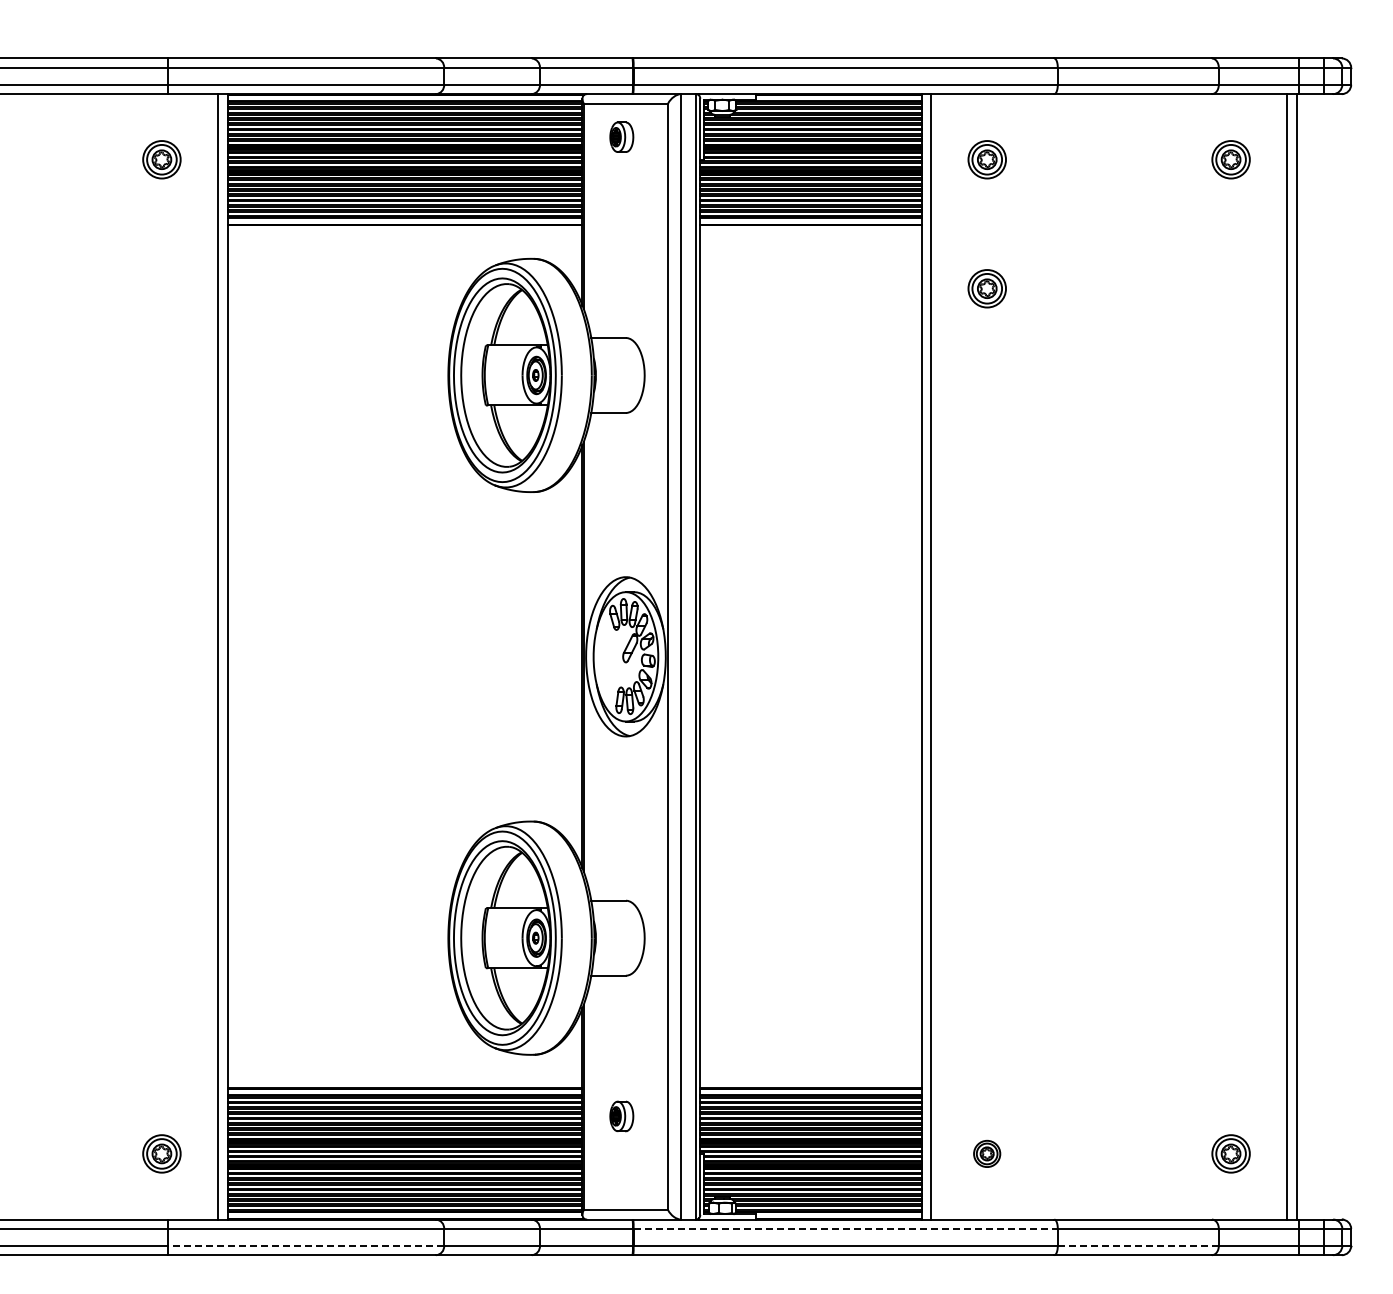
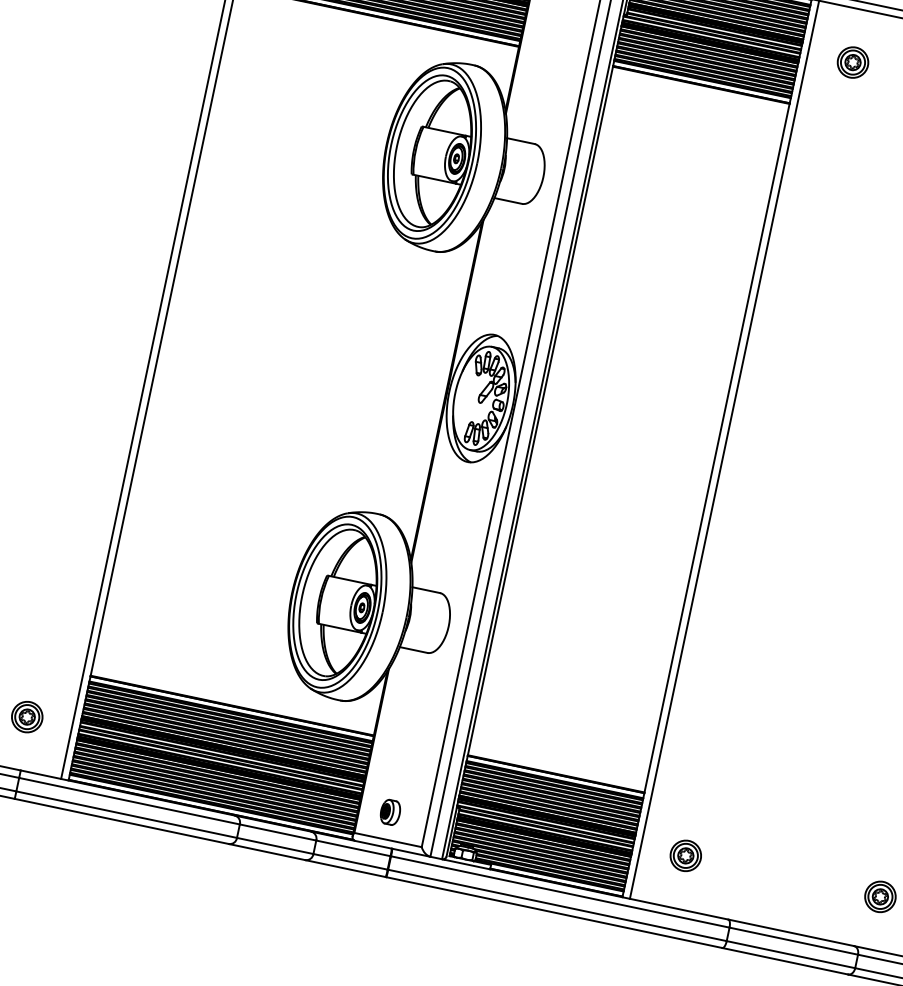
part: (986, 288) -> (830, 165), removed
part: (621, 1116) -> (390, 812), moved
part: (986, 1153) -> (685, 855), size x1.43
line: (846, 1228) -> (560, 891), dashed -> solid
line: (305, 1245) -> (126, 814), dashed -> solid
line: (1138, 1245) -> (791, 954), dashed -> solid

